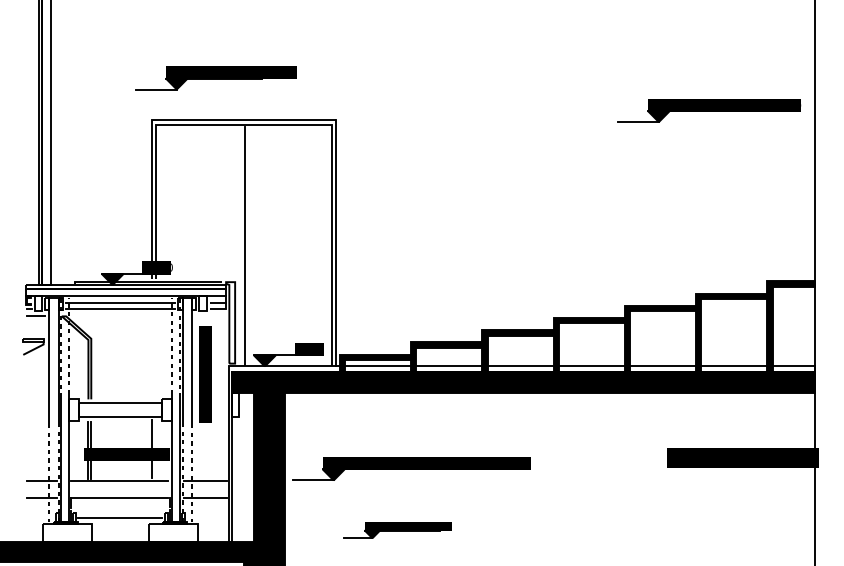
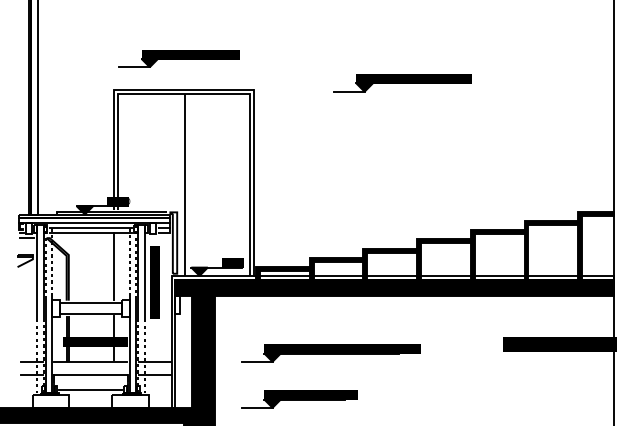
part: (215, 78) -> (178, 58), moved
part: (709, 110) -> (402, 83), moved
line: (151, 354) -> (114, 266), added
part: (411, 468) -> (331, 352), moved
part: (397, 530) -> (299, 399), size x1.43

